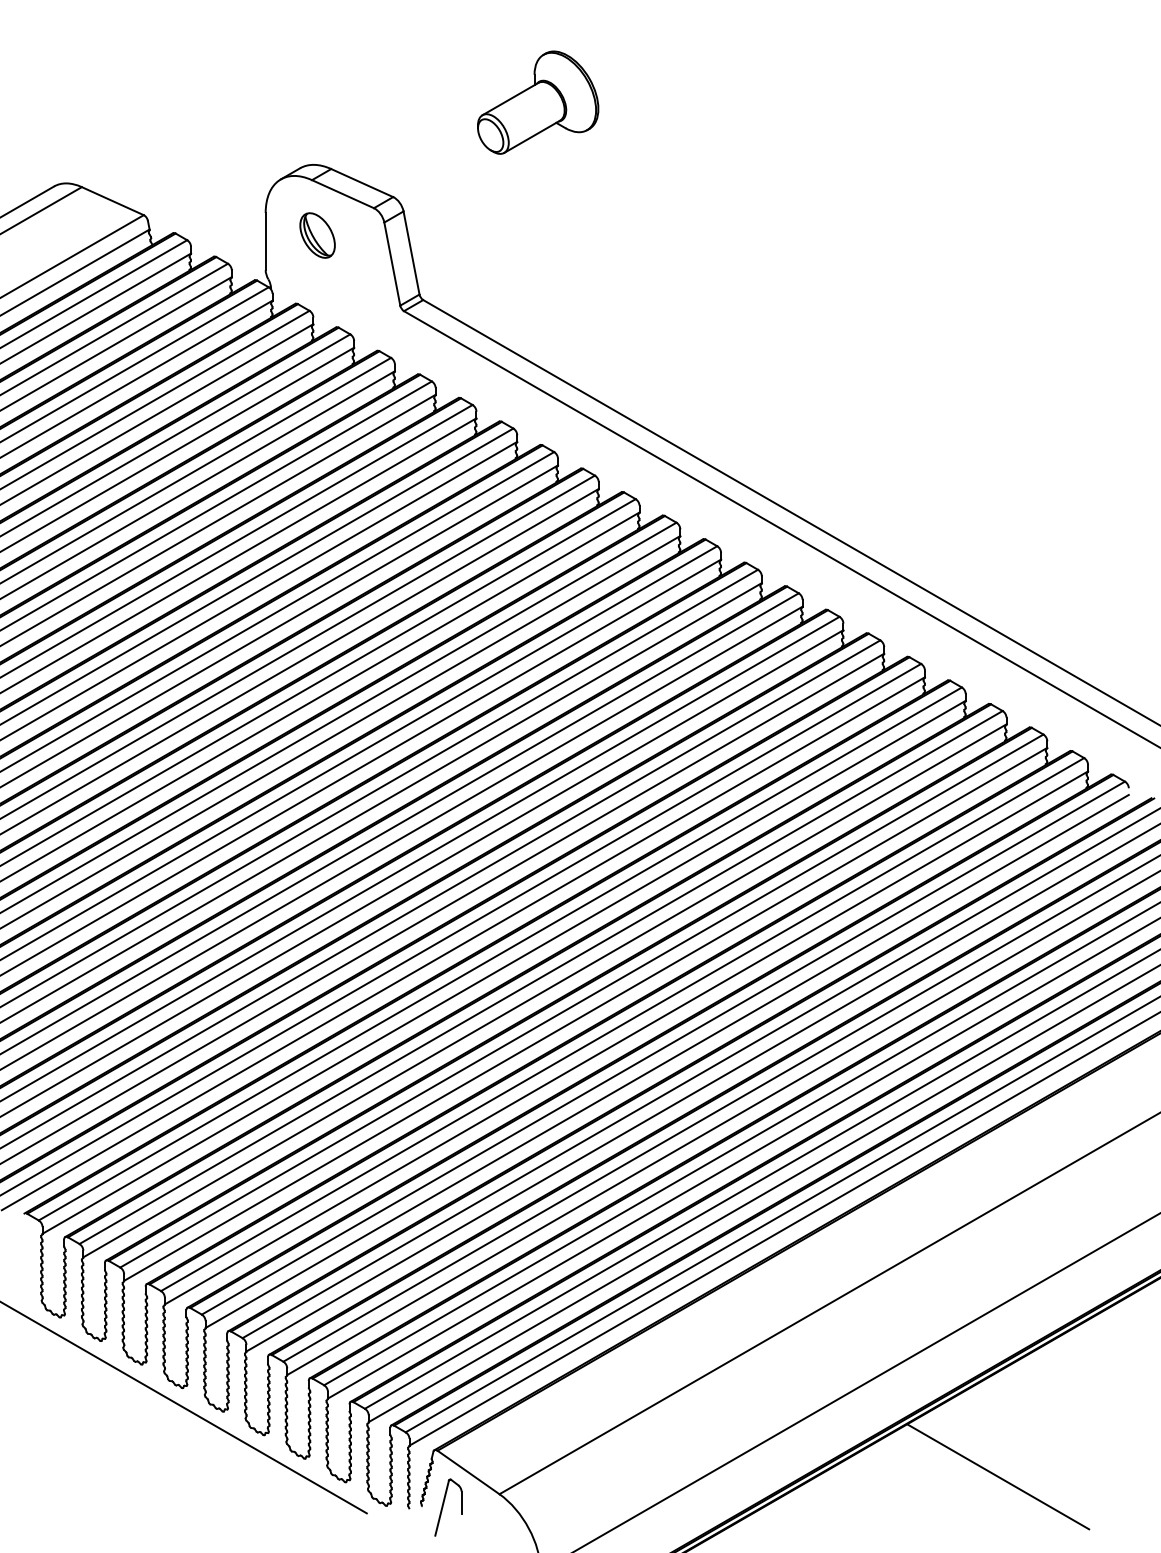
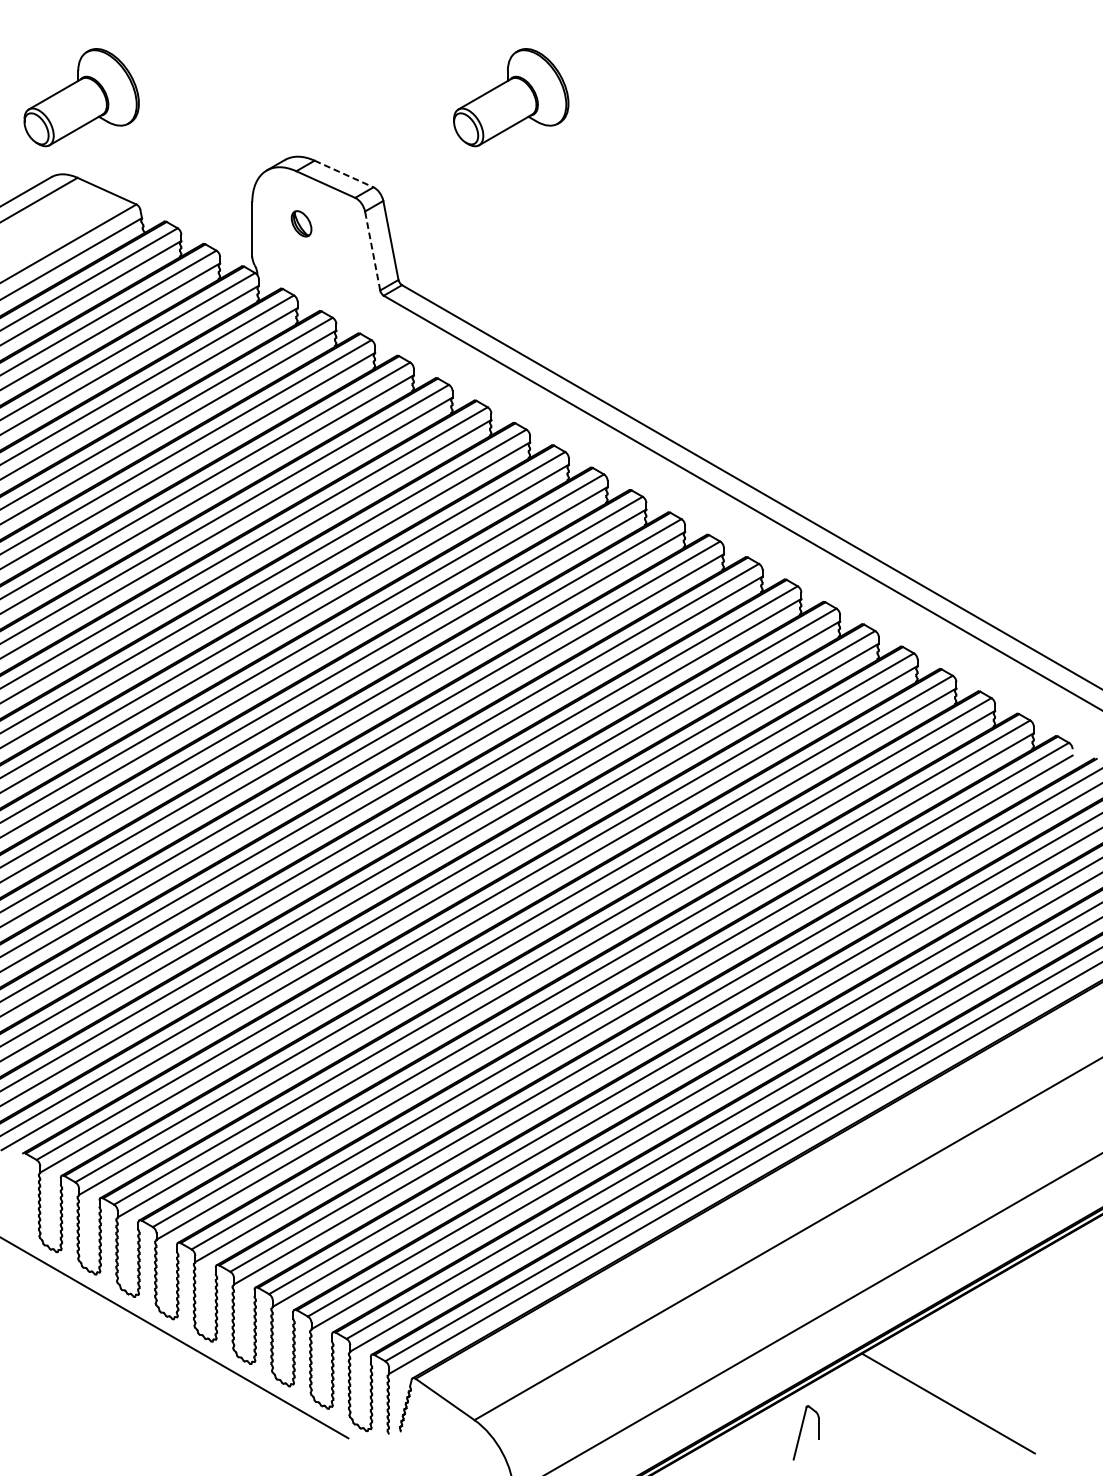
part: (86, 102) -> (82, 97), added
line: (362, 183) -> (344, 174), solid -> dashed
part: (317, 235) -> (301, 223), size x0.6
line: (392, 263) -> (372, 250), solid -> dashed
part: (448, 1507) -> (806, 1432), moved

